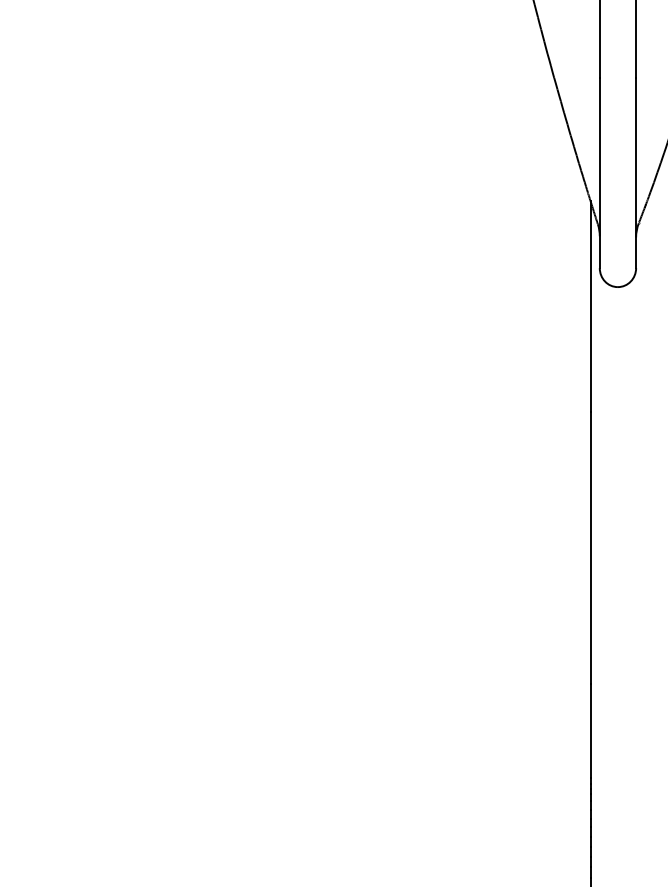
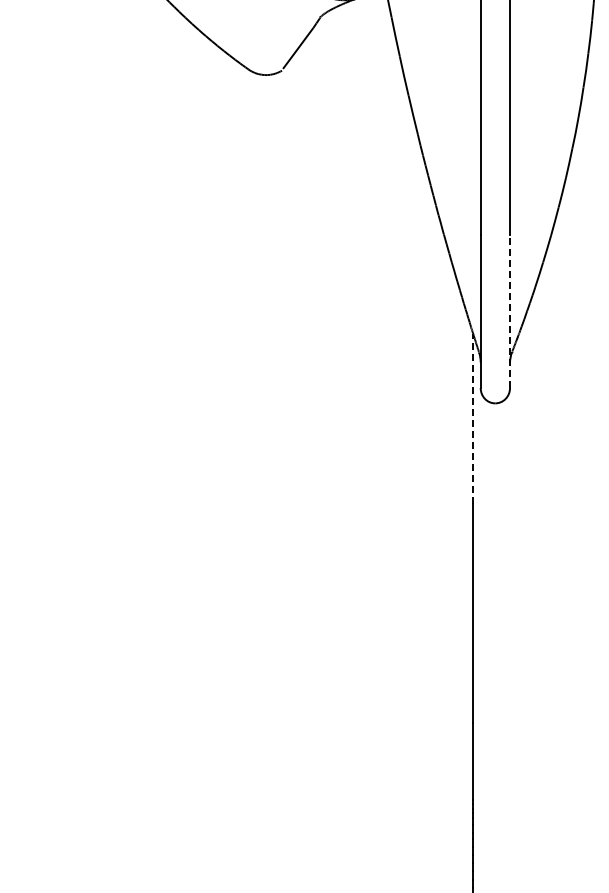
line: (636, 173) -> (510, 311), solid -> dashed
line: (590, 305) -> (473, 418), solid -> dashed

